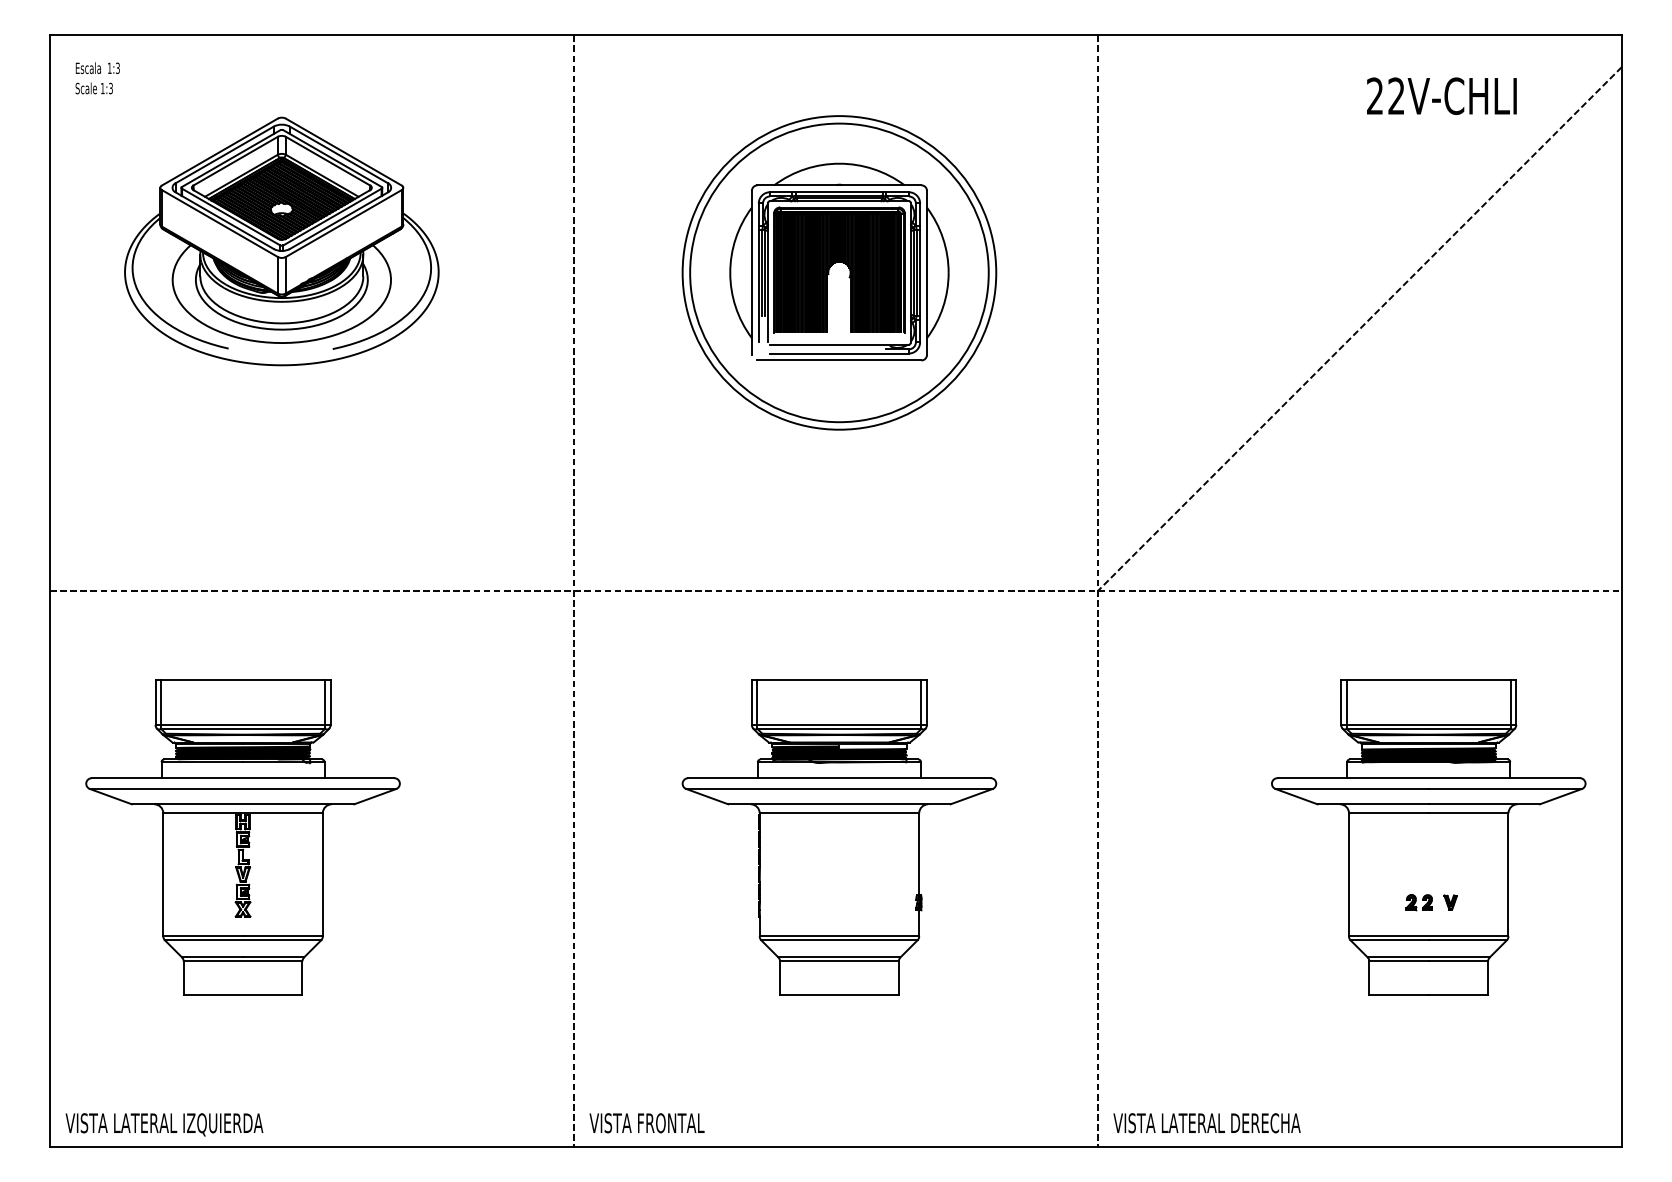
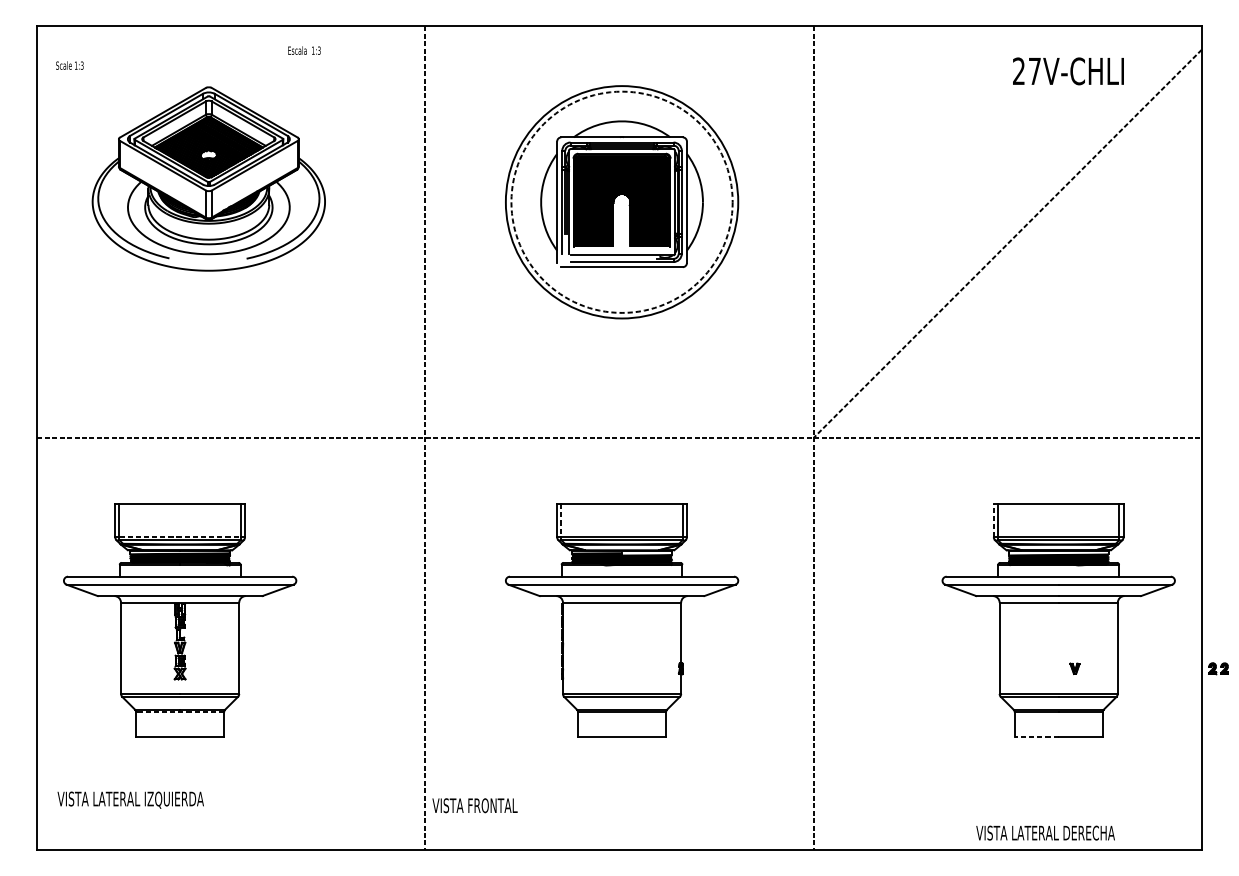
text: (97, 68) -> (304, 50), moved
text: (1396, 95) -> (1034, 70), 22V-CHLI -> 27V-CHLI
circle: (839, 272) -> (622, 201), solid -> dashed
line: (1341, 702) -> (994, 520), solid -> dashed
line: (757, 703) -> (561, 521), solid -> dashed
line: (243, 724) -> (180, 536), solid -> dashed
part: (1418, 902) -> (1217, 668), moved
line: (242, 961) -> (179, 712), solid -> dashed
line: (1399, 994) -> (1037, 736), solid -> dashed
text: (646, 1123) -> (474, 805), moved
text: (1206, 1123) -> (1045, 833), moved
text: (164, 1124) -> (130, 799), moved

